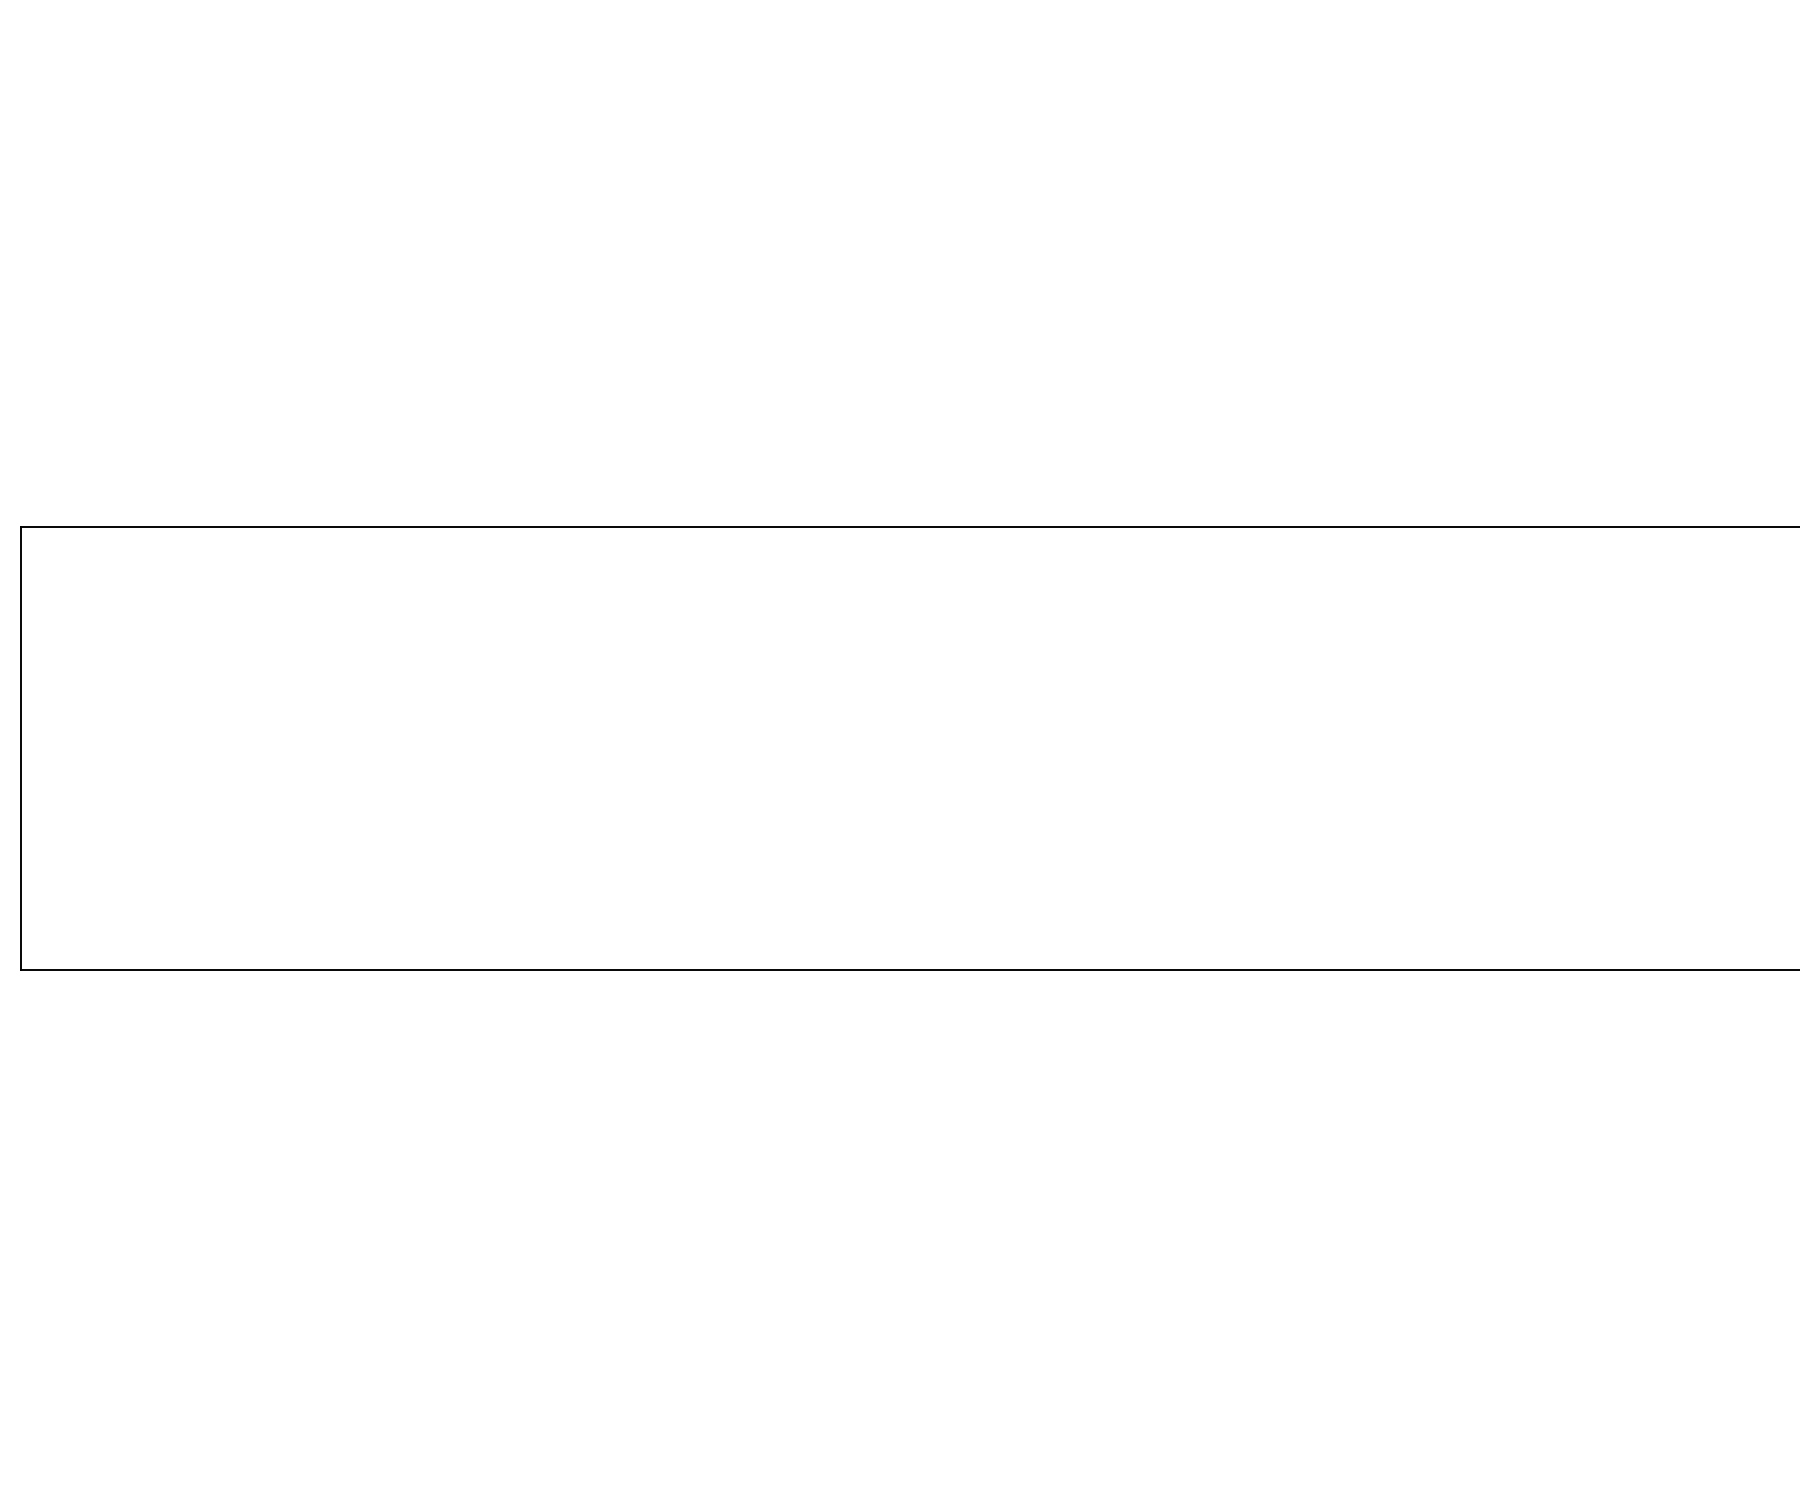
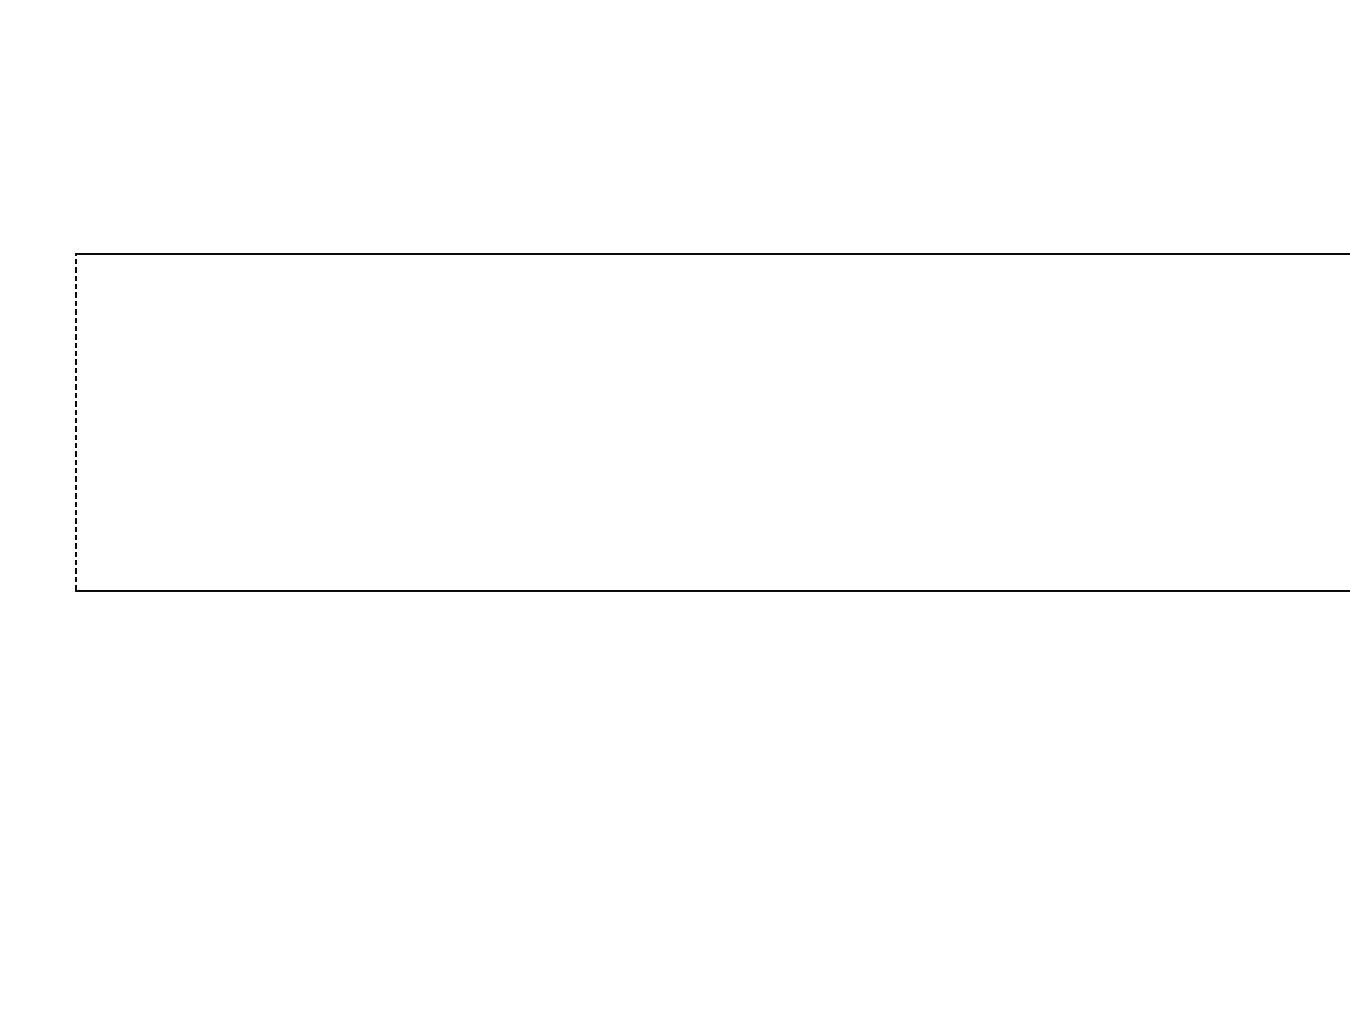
line: (21, 748) -> (76, 422), solid -> dashed

